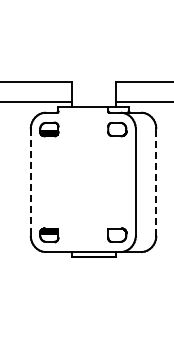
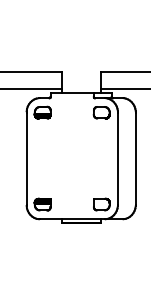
line: (156, 181) -> (135, 157), dashed -> solid
line: (30, 182) -> (26, 158), dashed -> solid

